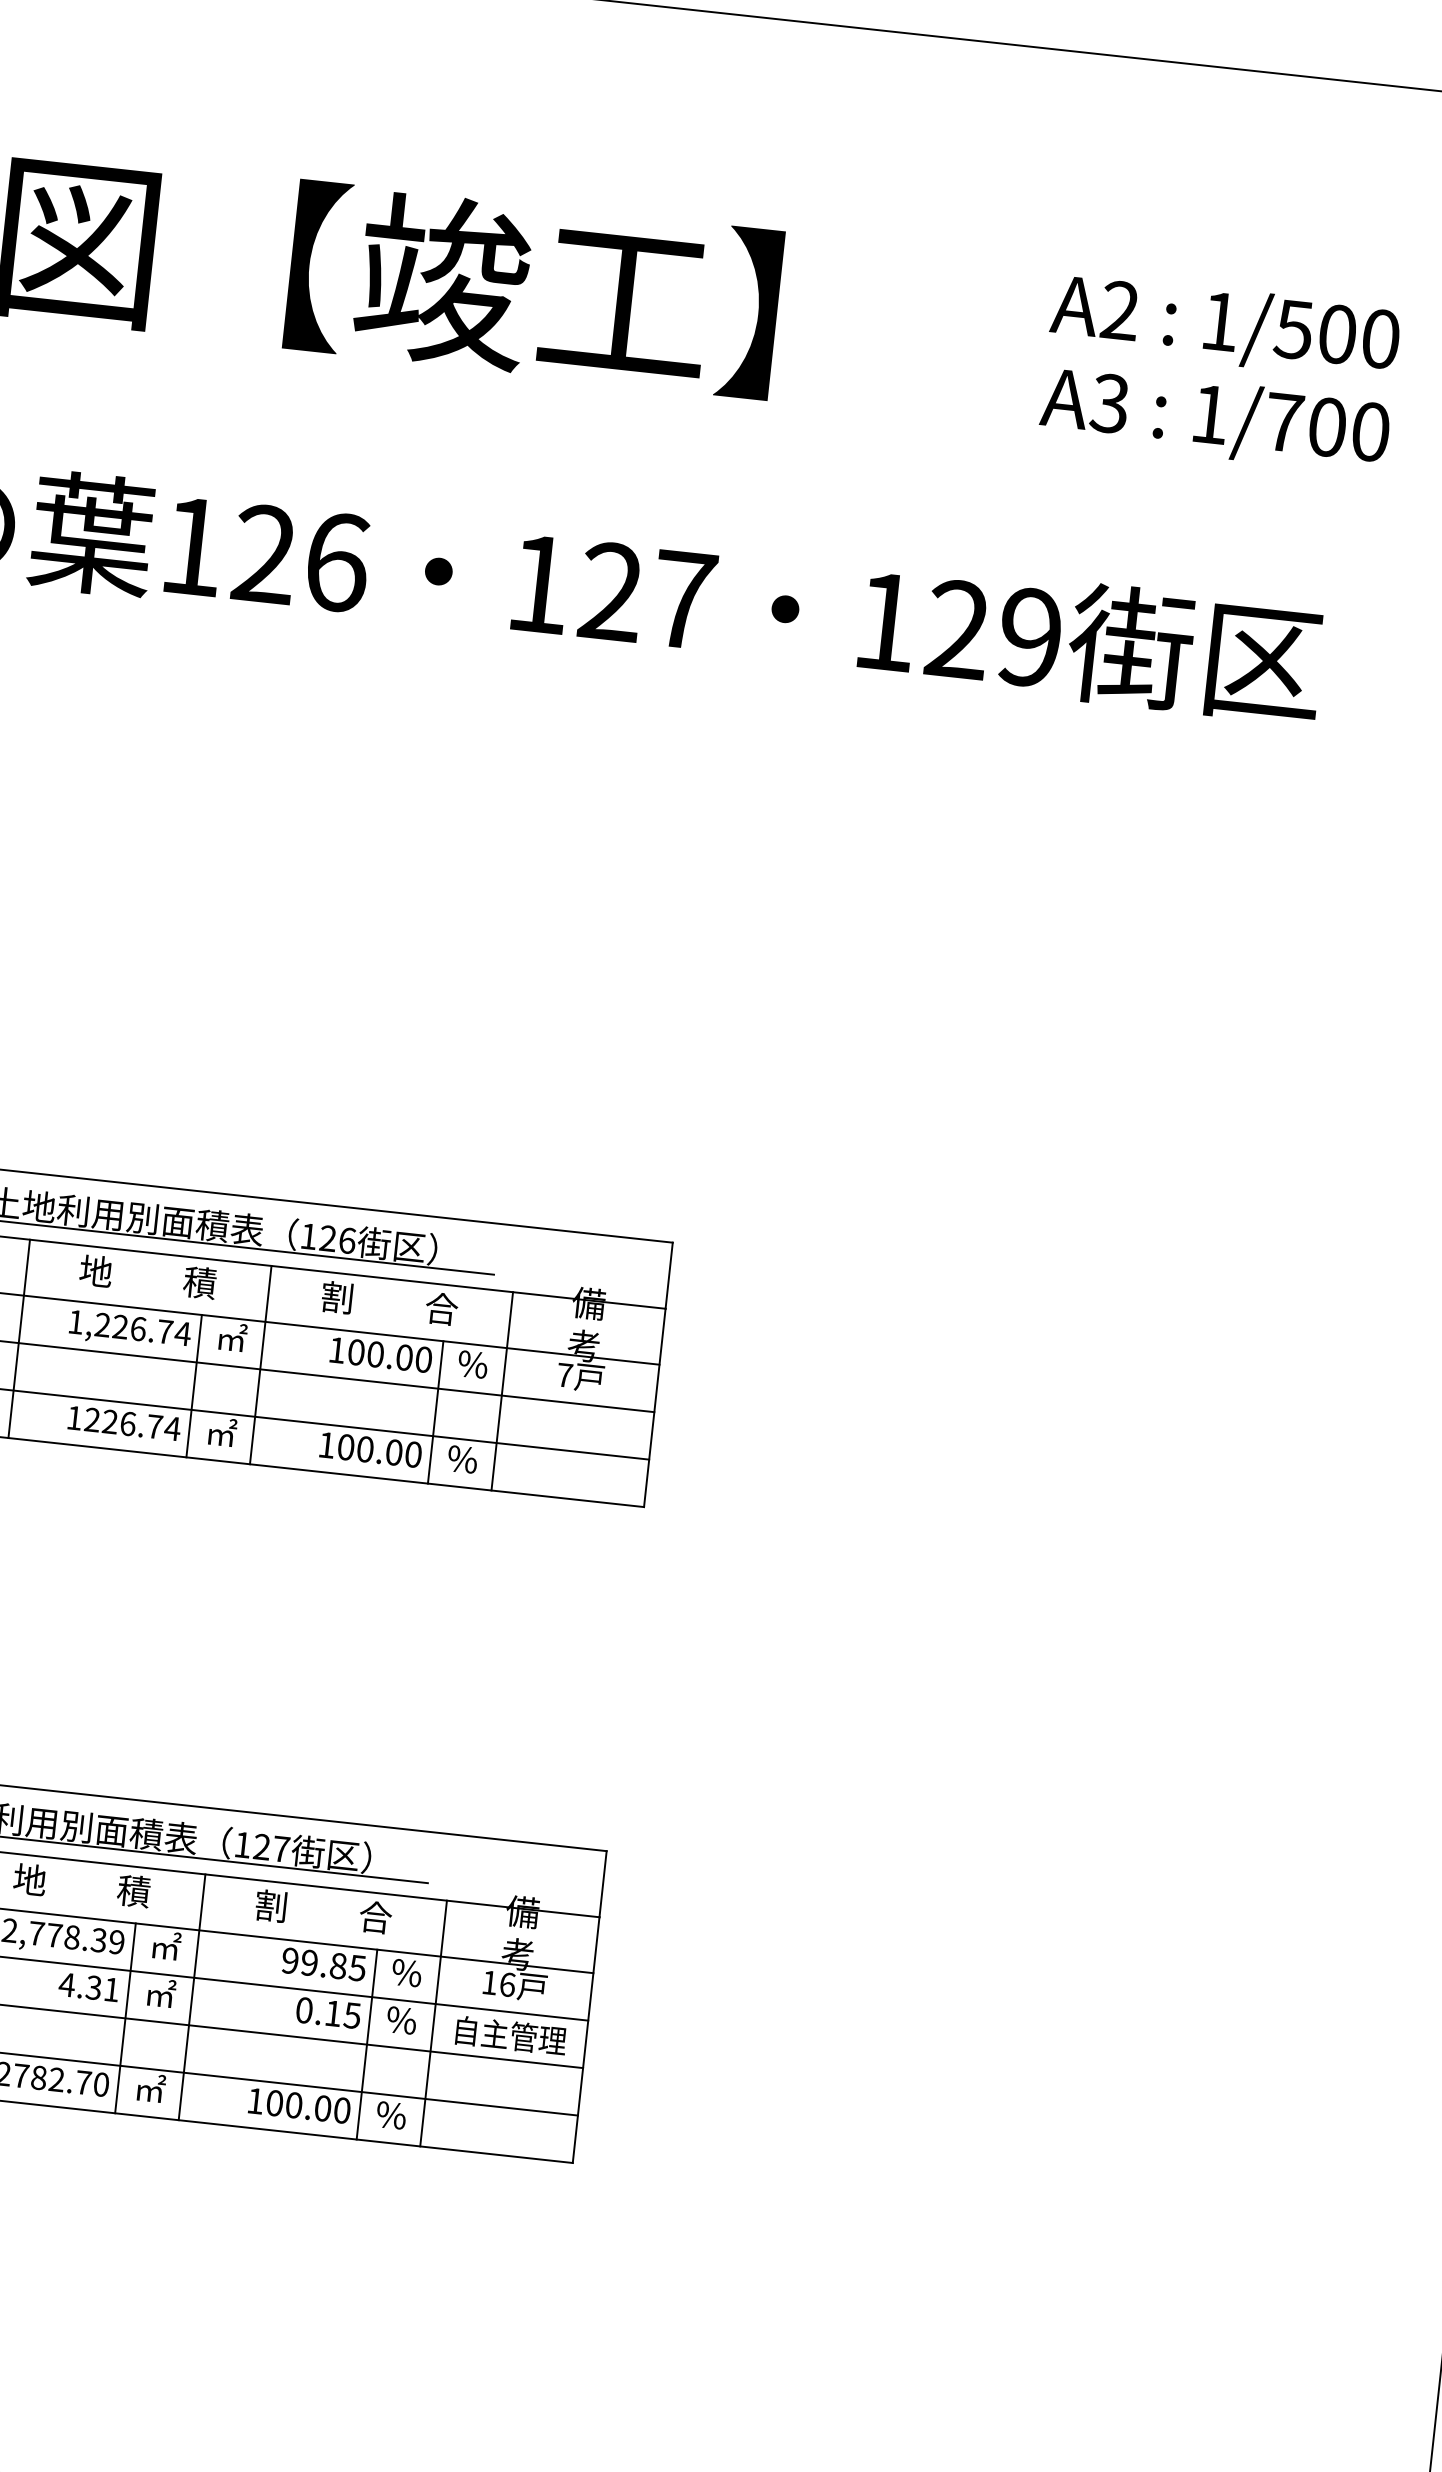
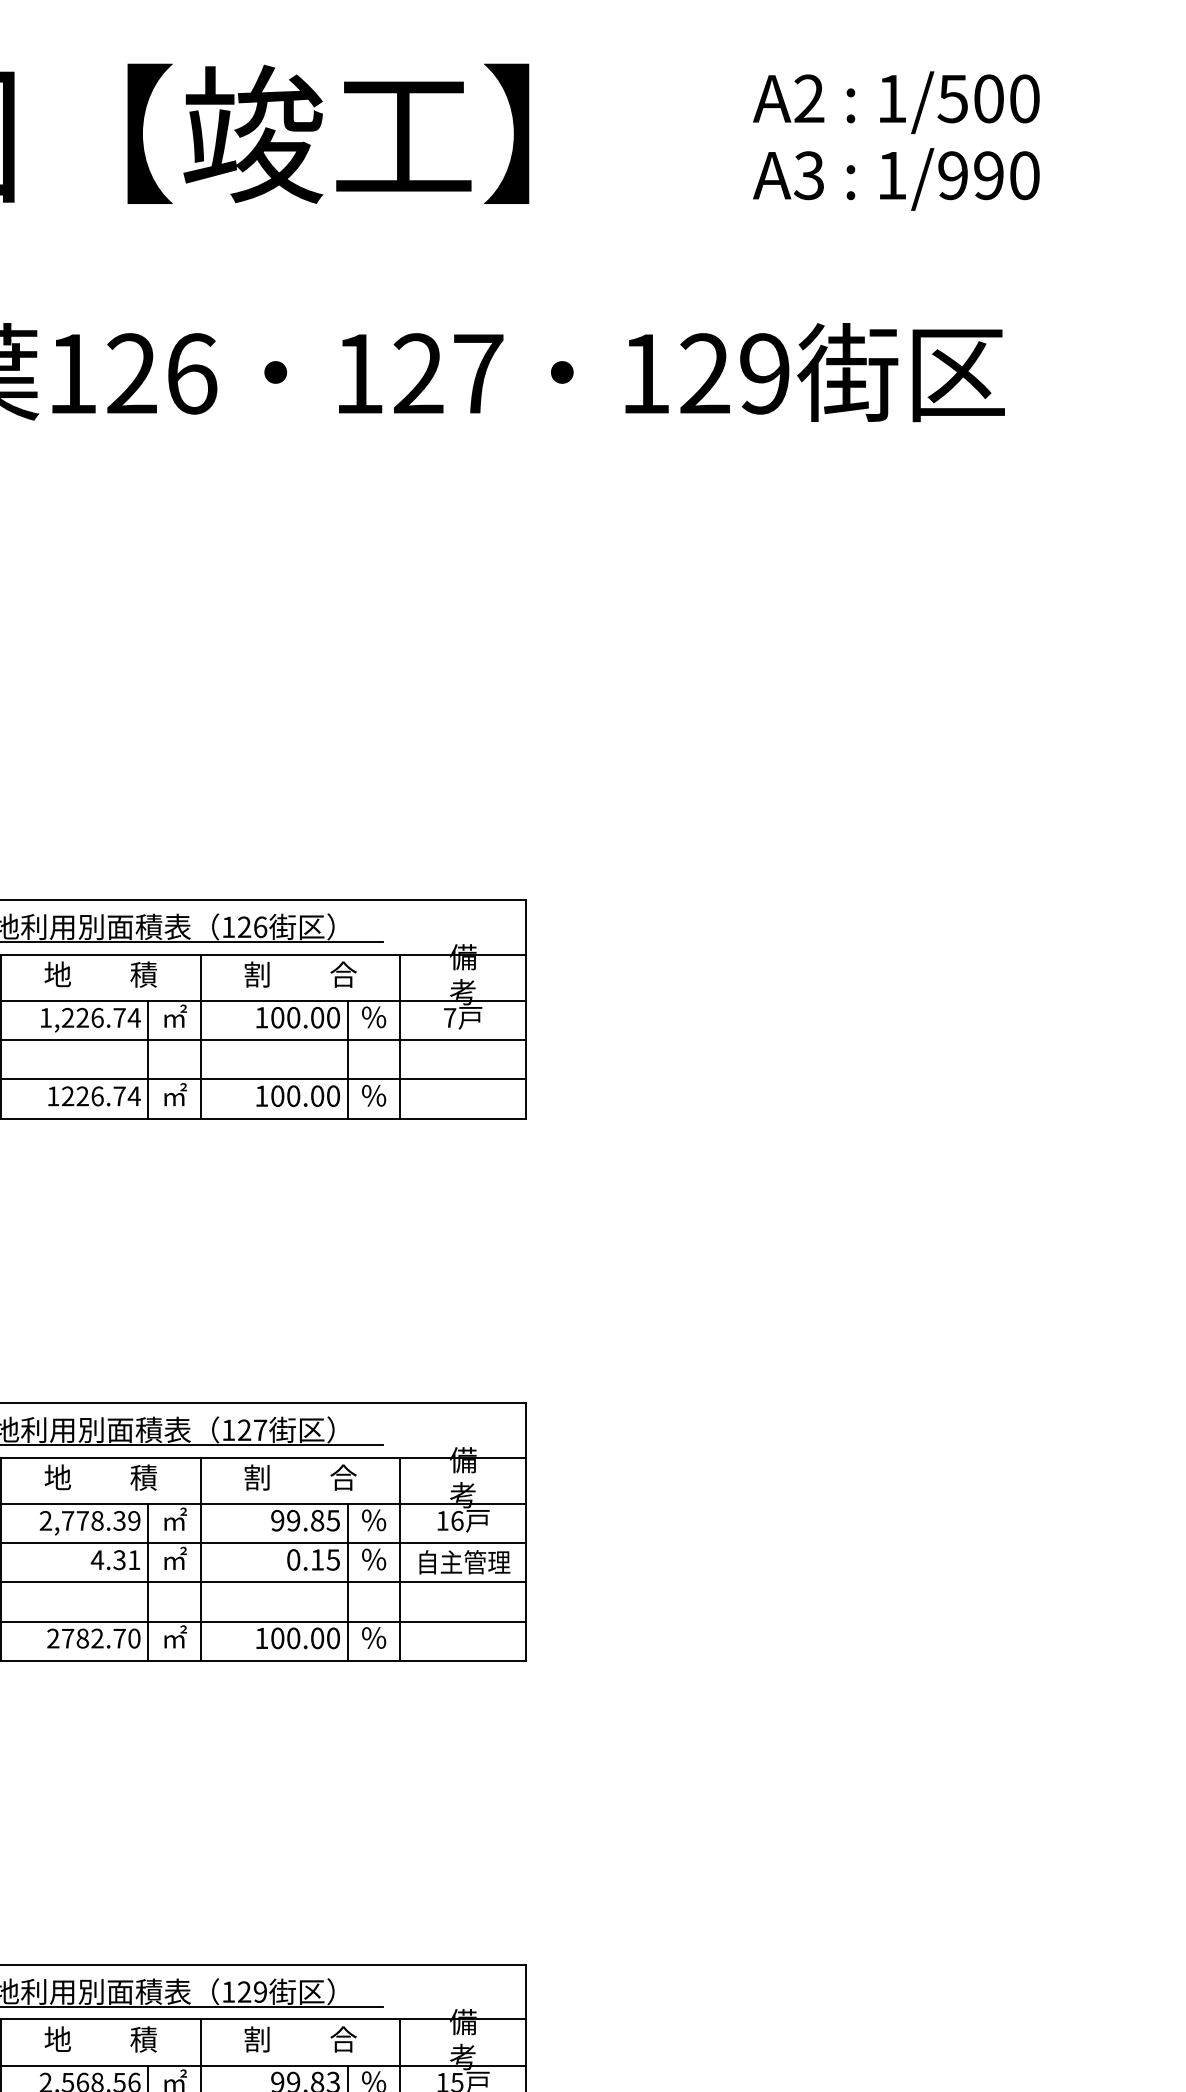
text: (1305, 424) -> (970, 175), 1/700 -> 1/990

